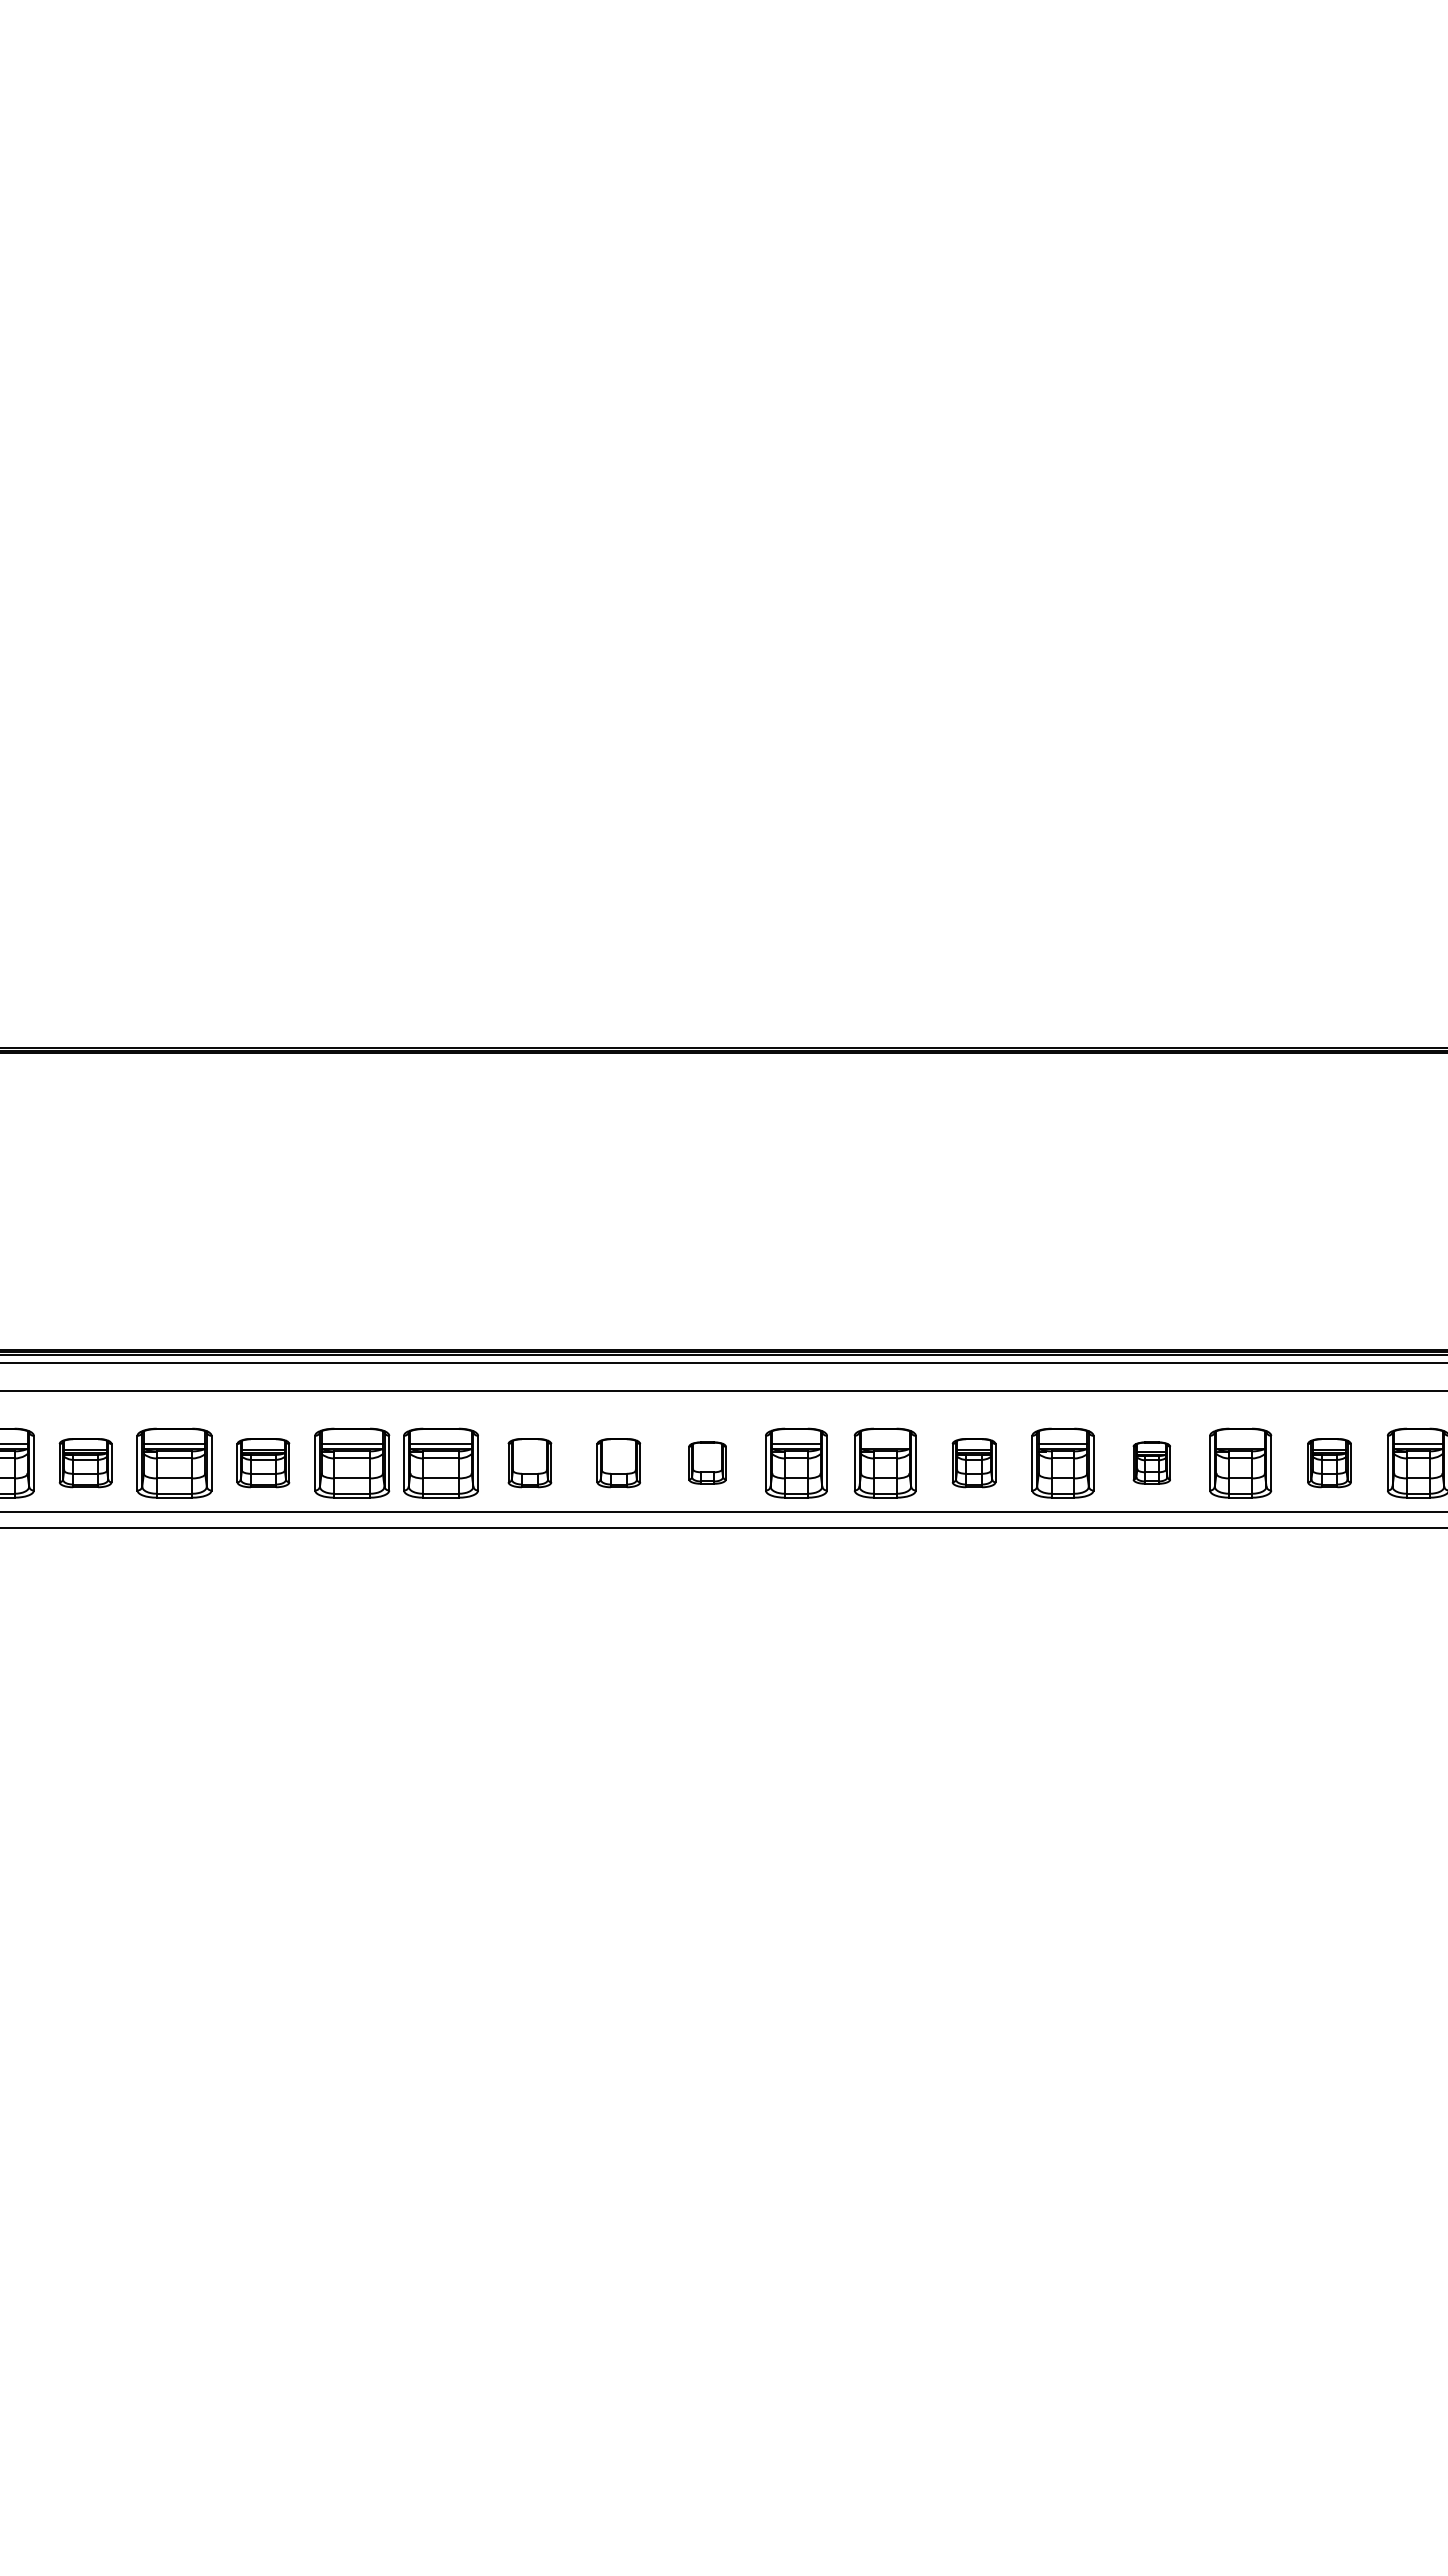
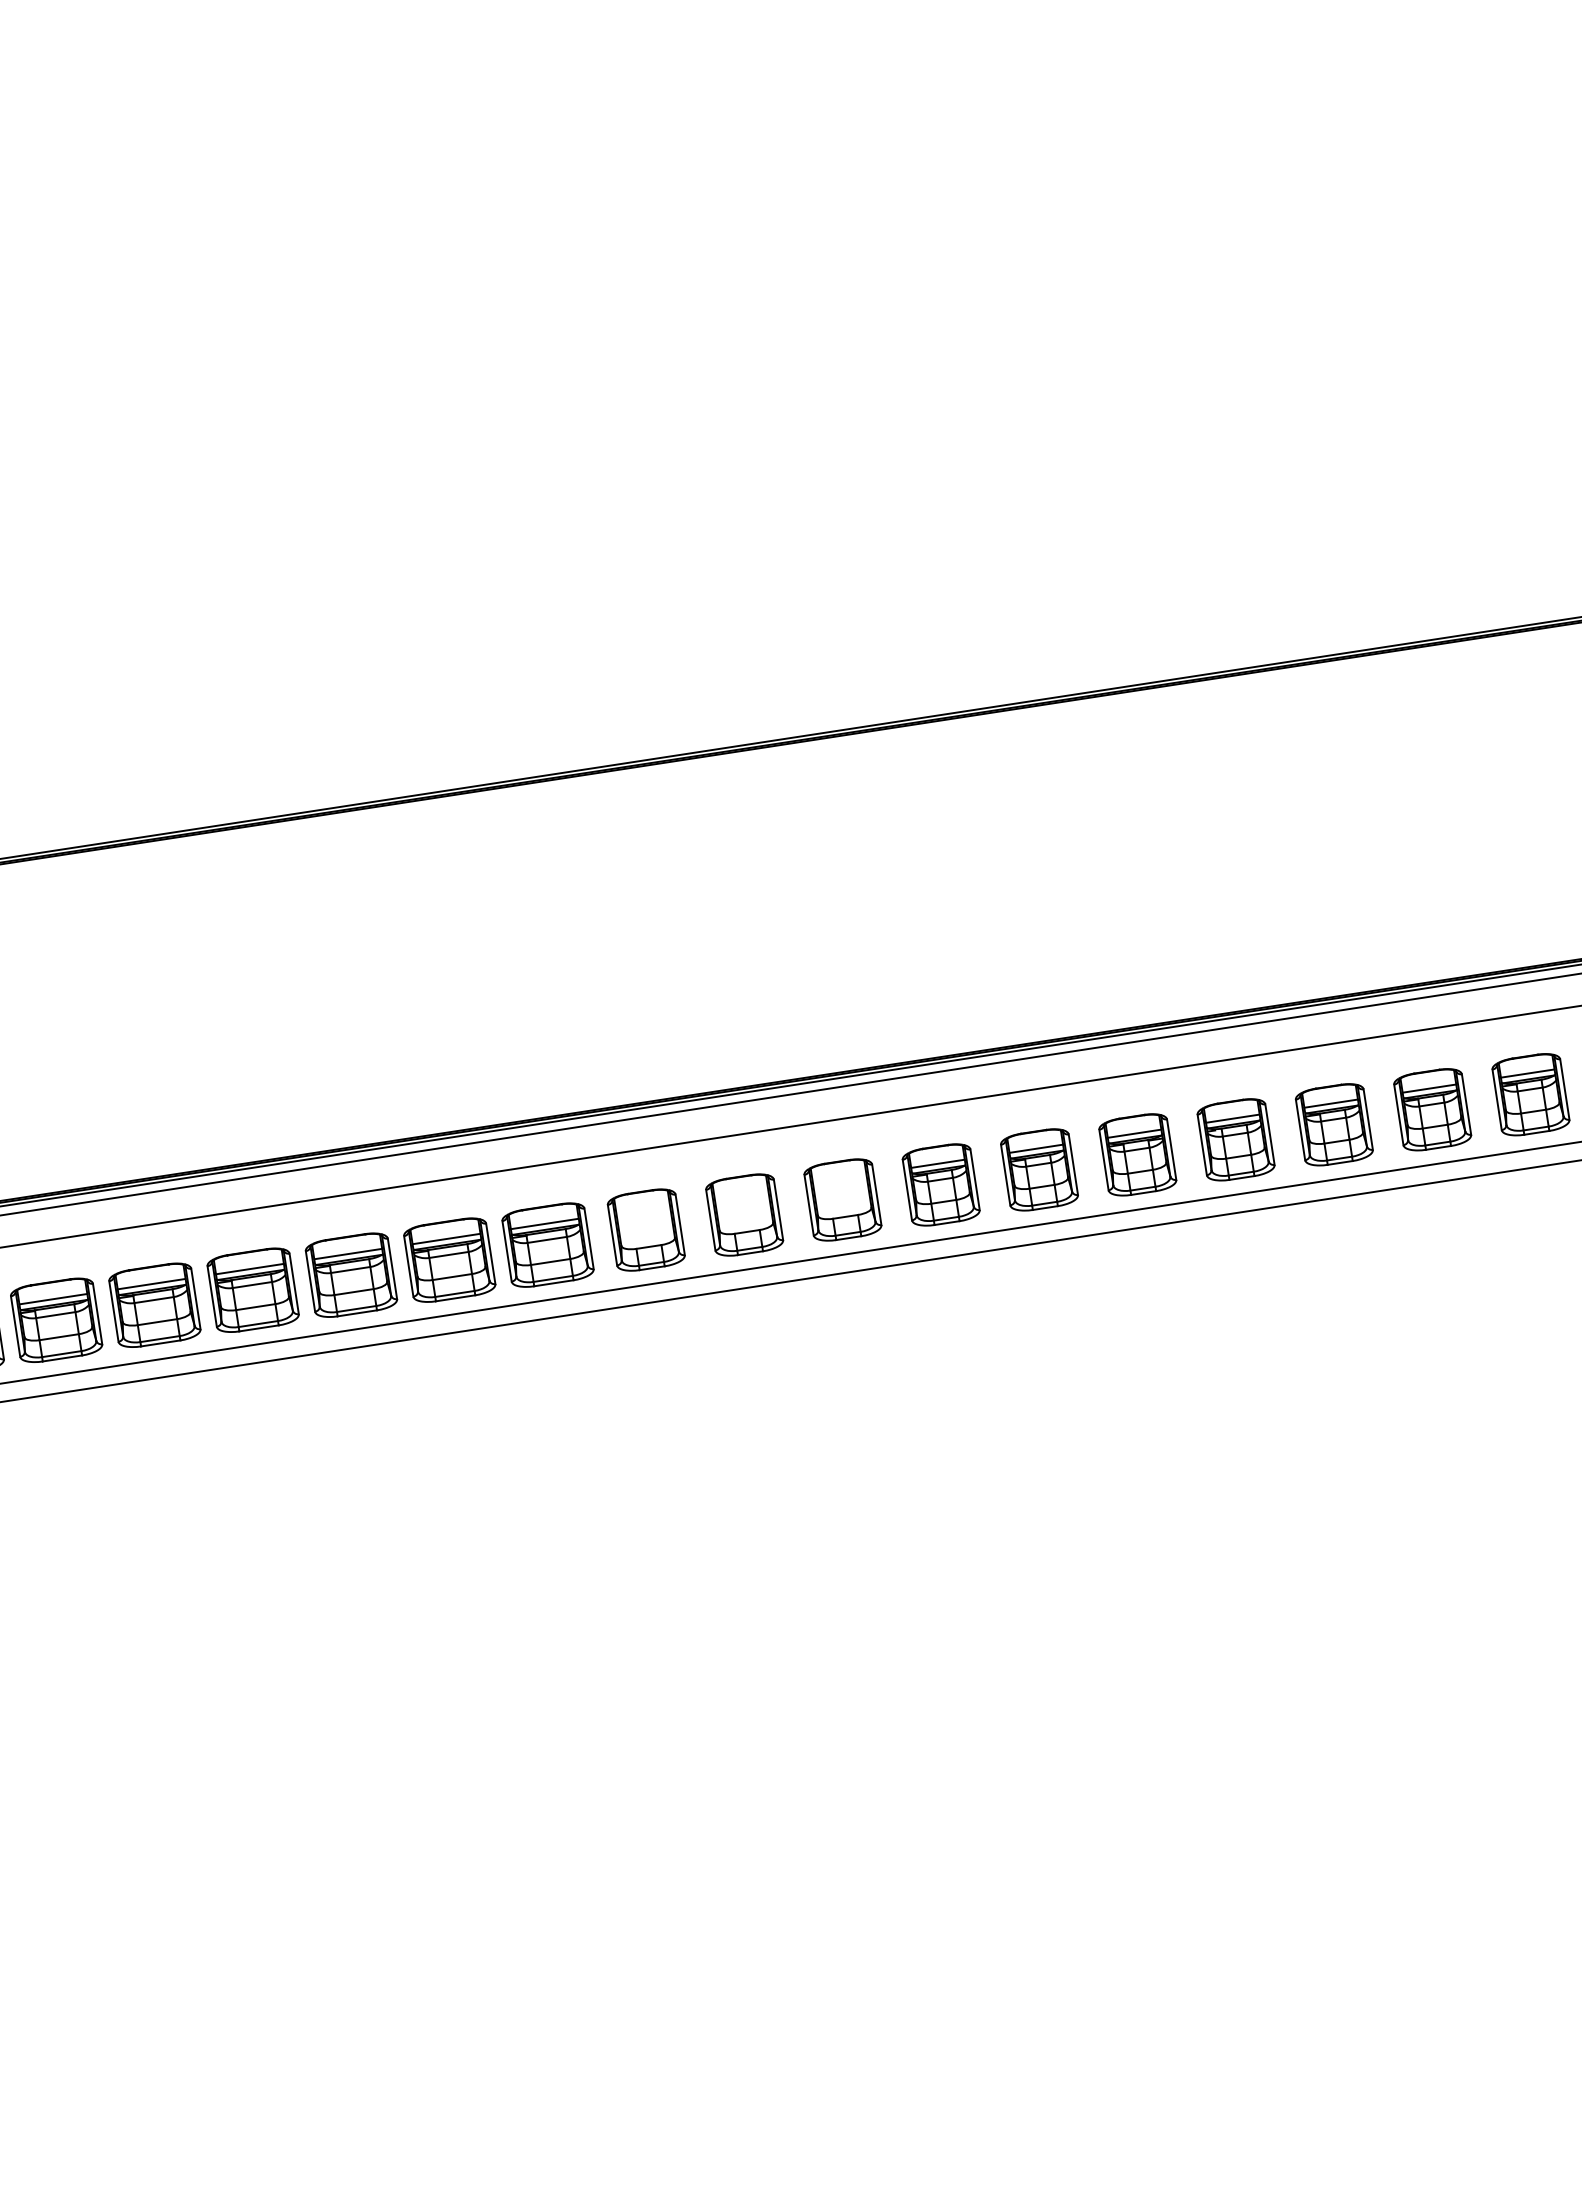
line: (885, 1444) -> (1036, 1149), added
line: (1240, 1444) -> (1429, 1089), added
part: (85, 1462) -> (154, 1304), size x1.43
part: (263, 1462) -> (351, 1274), size x1.43
part: (529, 1462) -> (645, 1229), size x1.43
part: (618, 1462) -> (744, 1214), size x1.43
part: (707, 1462) -> (842, 1199), size x1.67
part: (973, 1462) -> (1136, 1154), size x1.43
part: (1151, 1462) -> (1333, 1124), size x1.67
part: (1329, 1462) -> (1530, 1093), size x1.43

